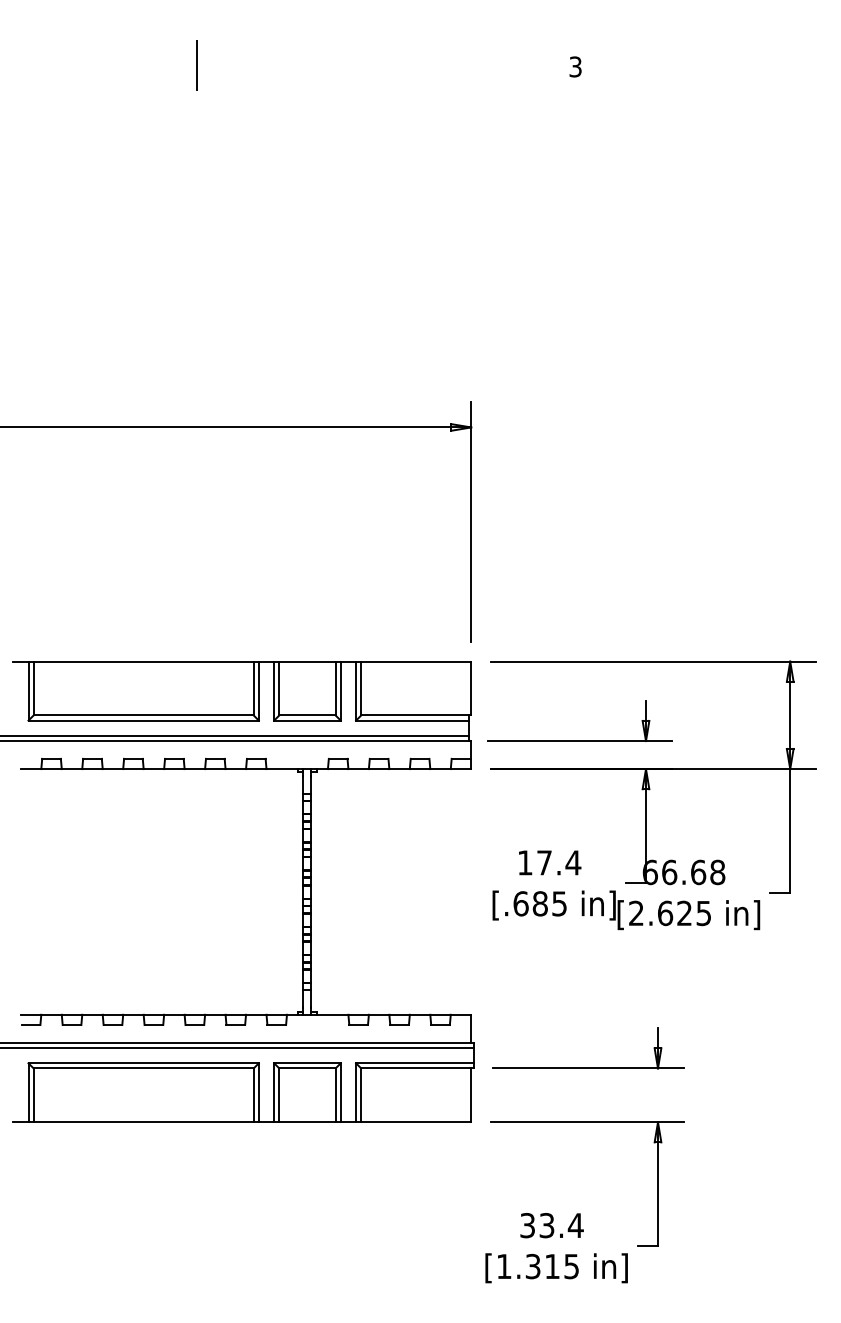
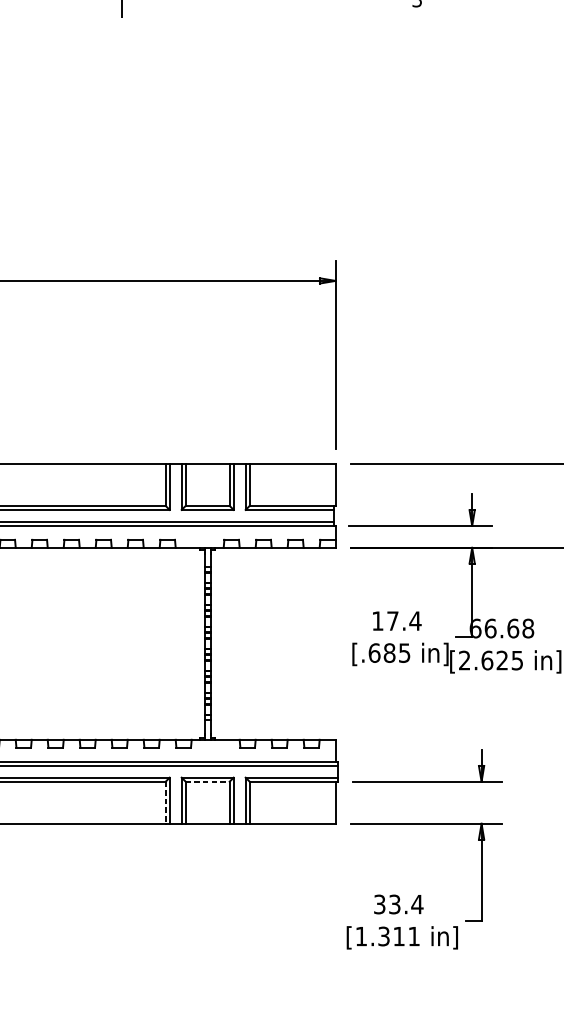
line: (307, 1068) -> (207, 781), solid -> dashed
line: (253, 1095) -> (165, 802), solid -> dashed
text: (571, 1266) -> (413, 936), [1.315 -> [1.311

